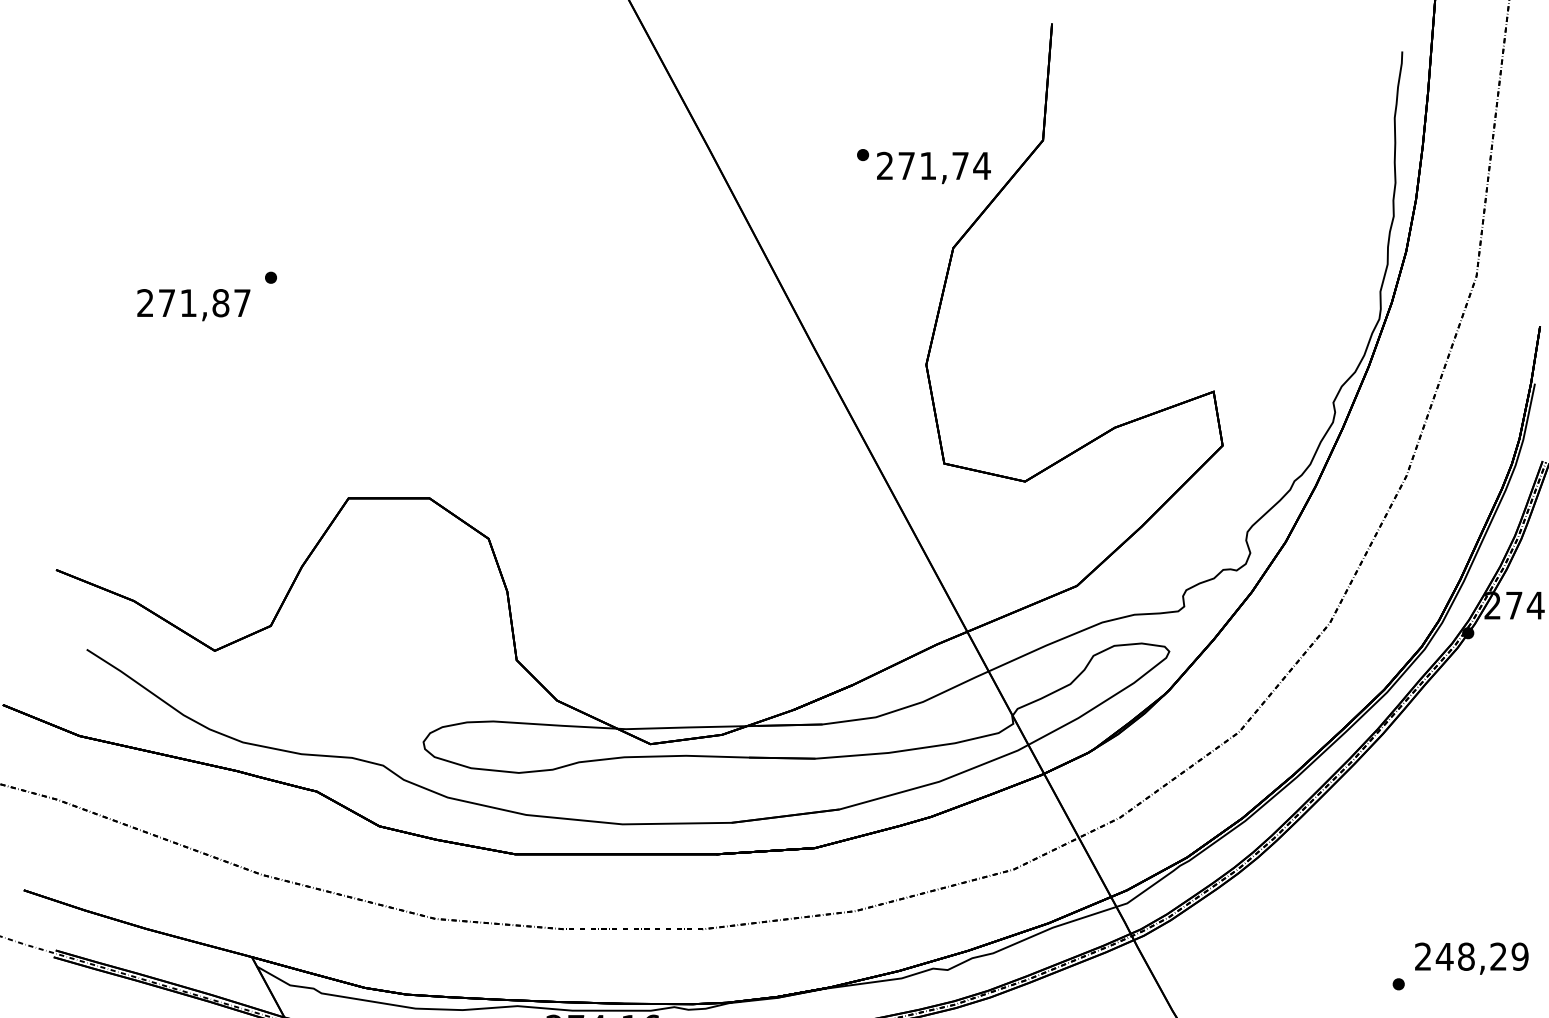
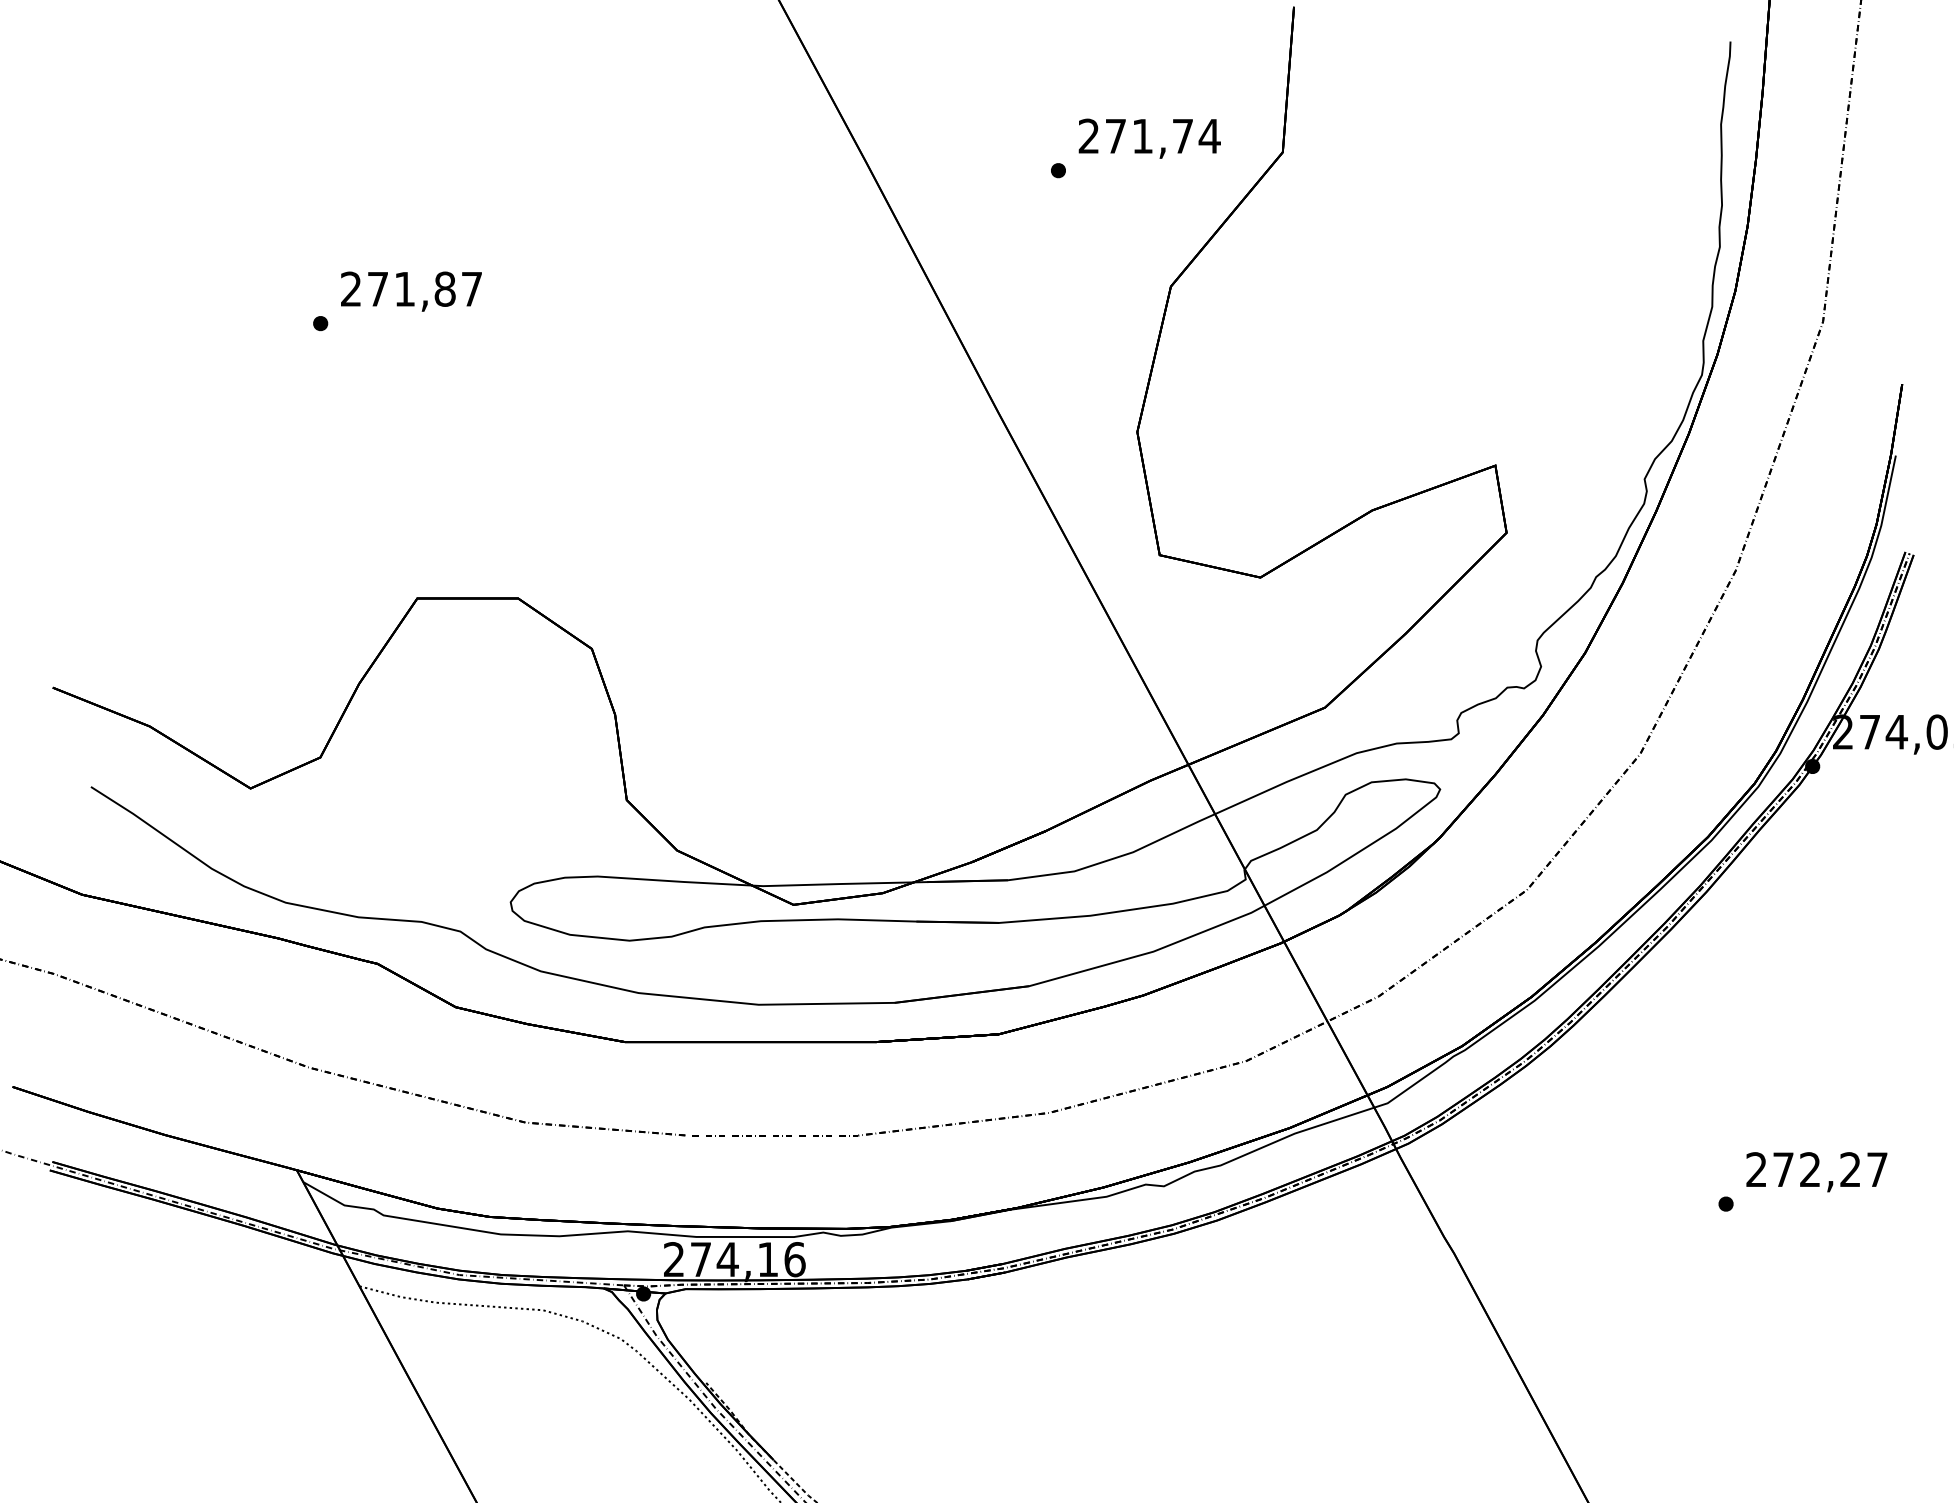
text: (933, 167) -> (1149, 138), moved
text: (193, 304) -> (411, 291), moved
text: (1481, 956) -> (1829, 1169), 248,29 -> 272,27

